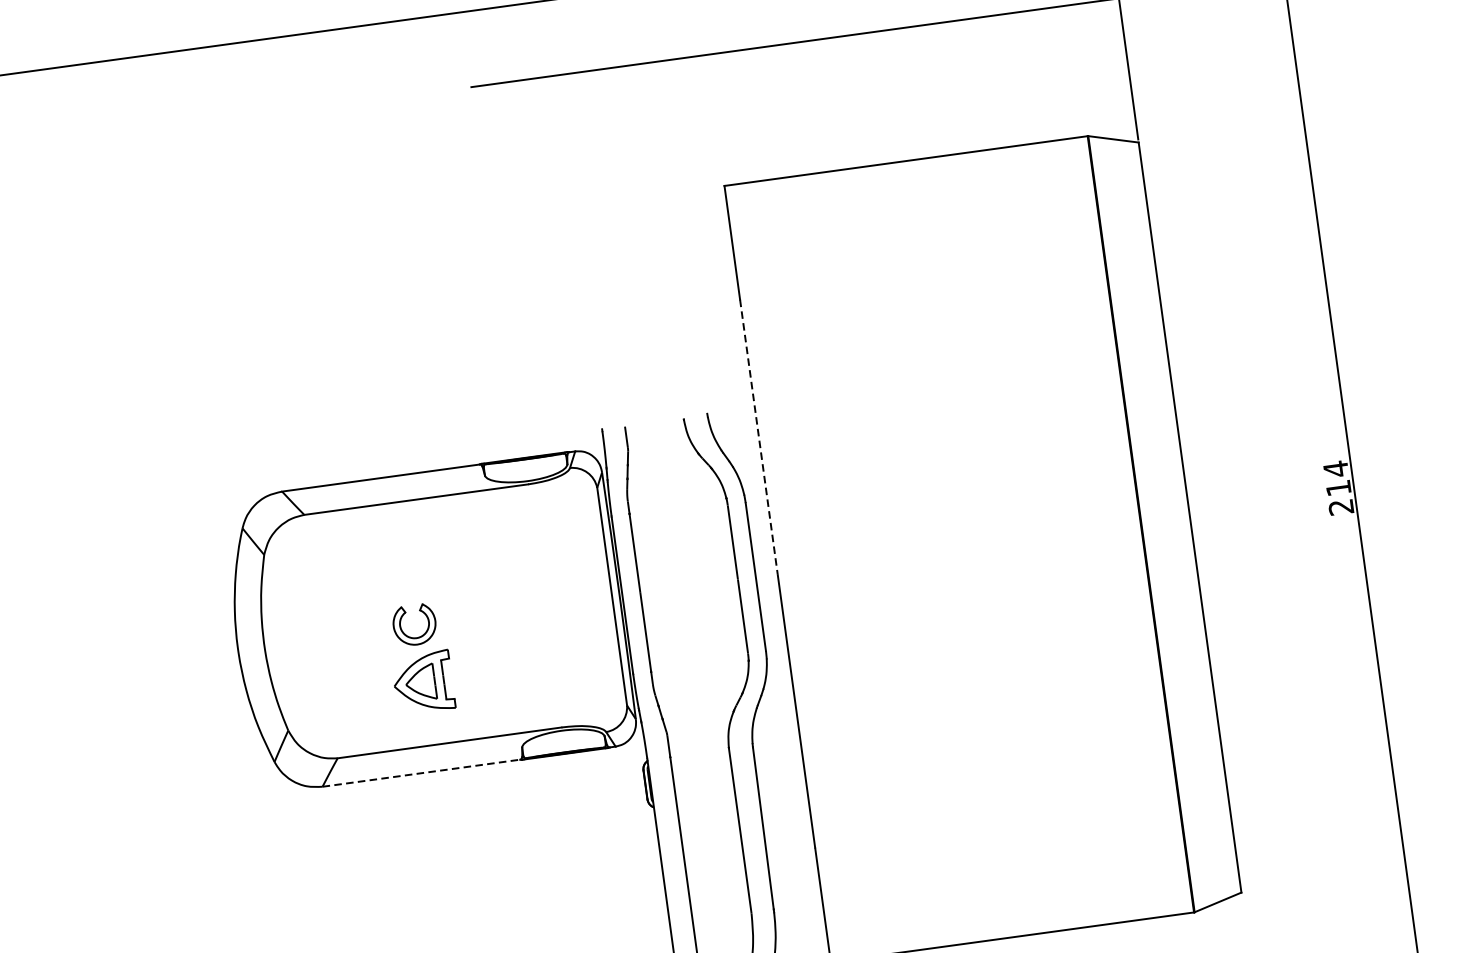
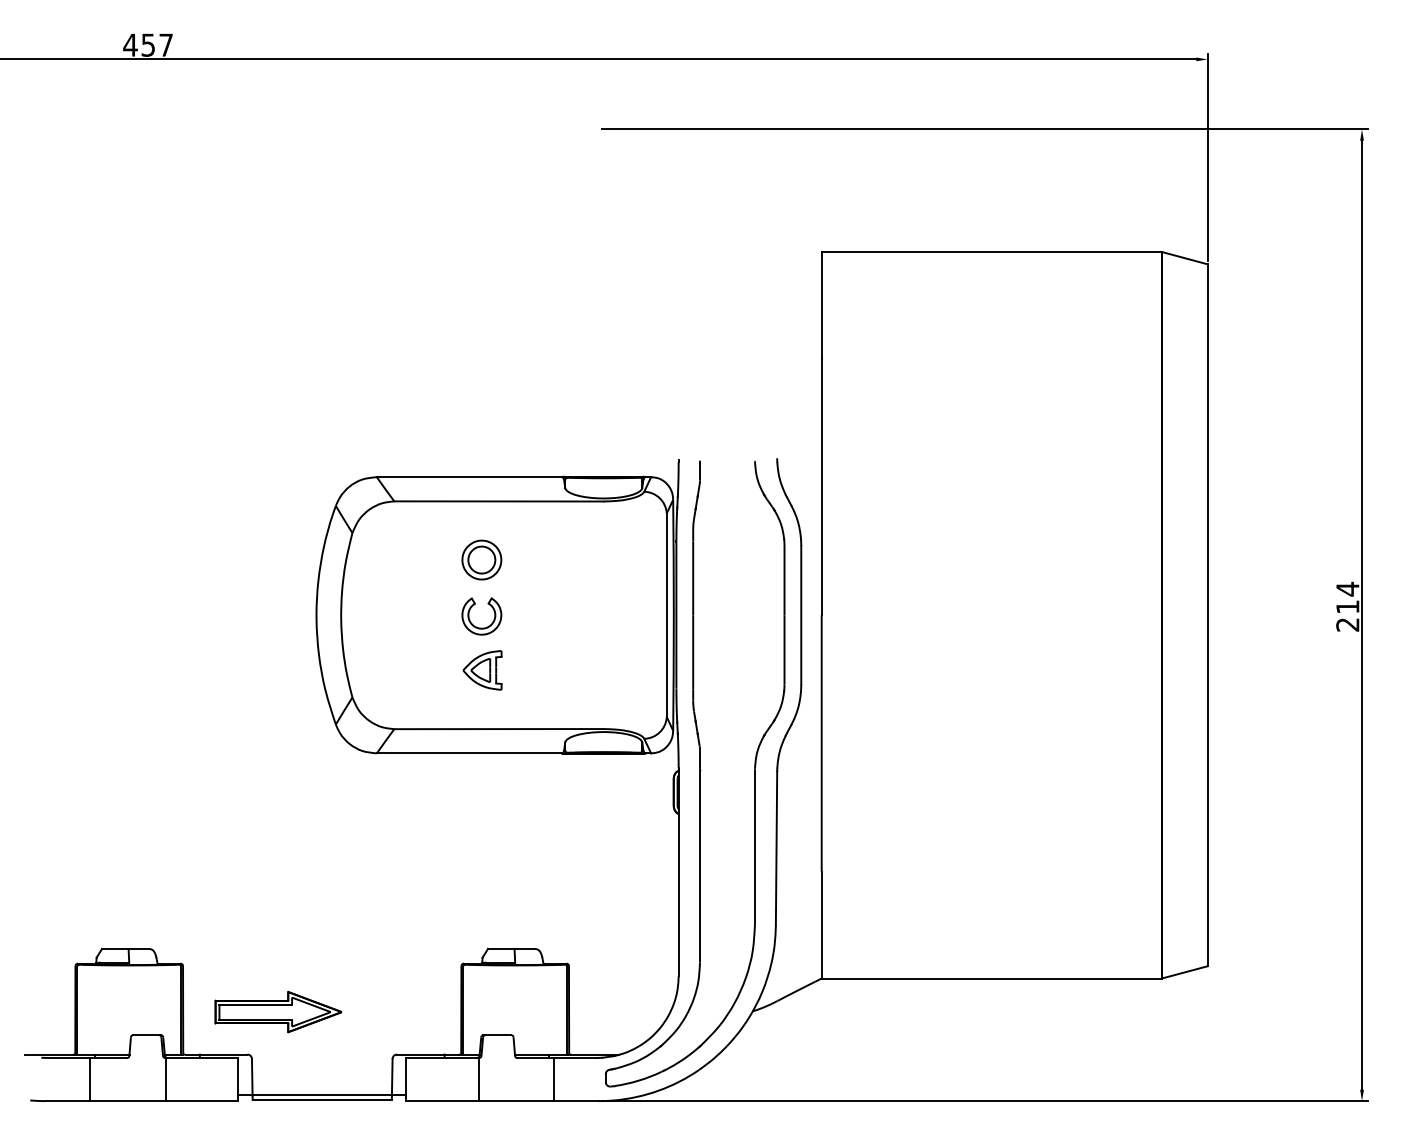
line: (758, 437) -> (821, 487), dashed -> solid
part: (405, 564) -> (481, 559), added
part: (423, 682) -> (482, 670), size x0.71
line: (421, 773) -> (469, 753), dashed -> solid

